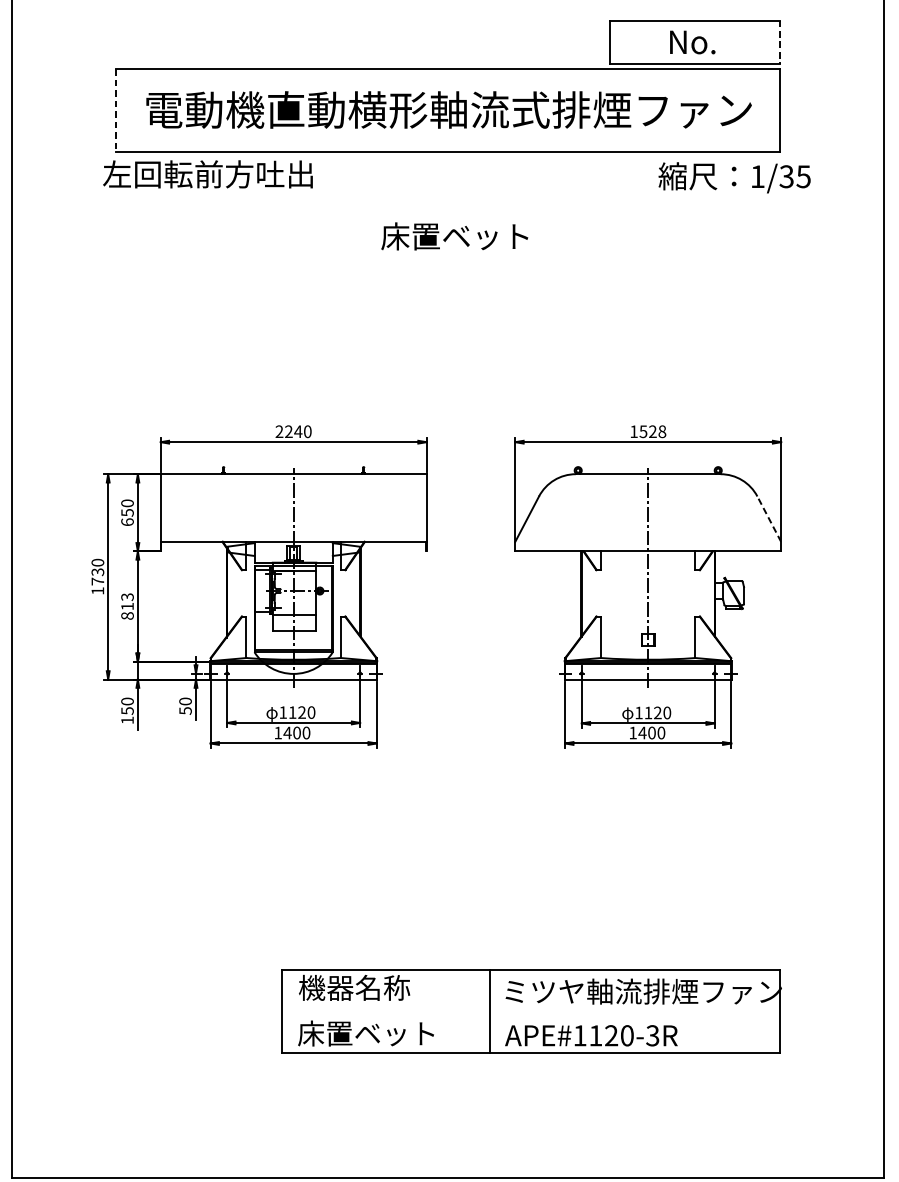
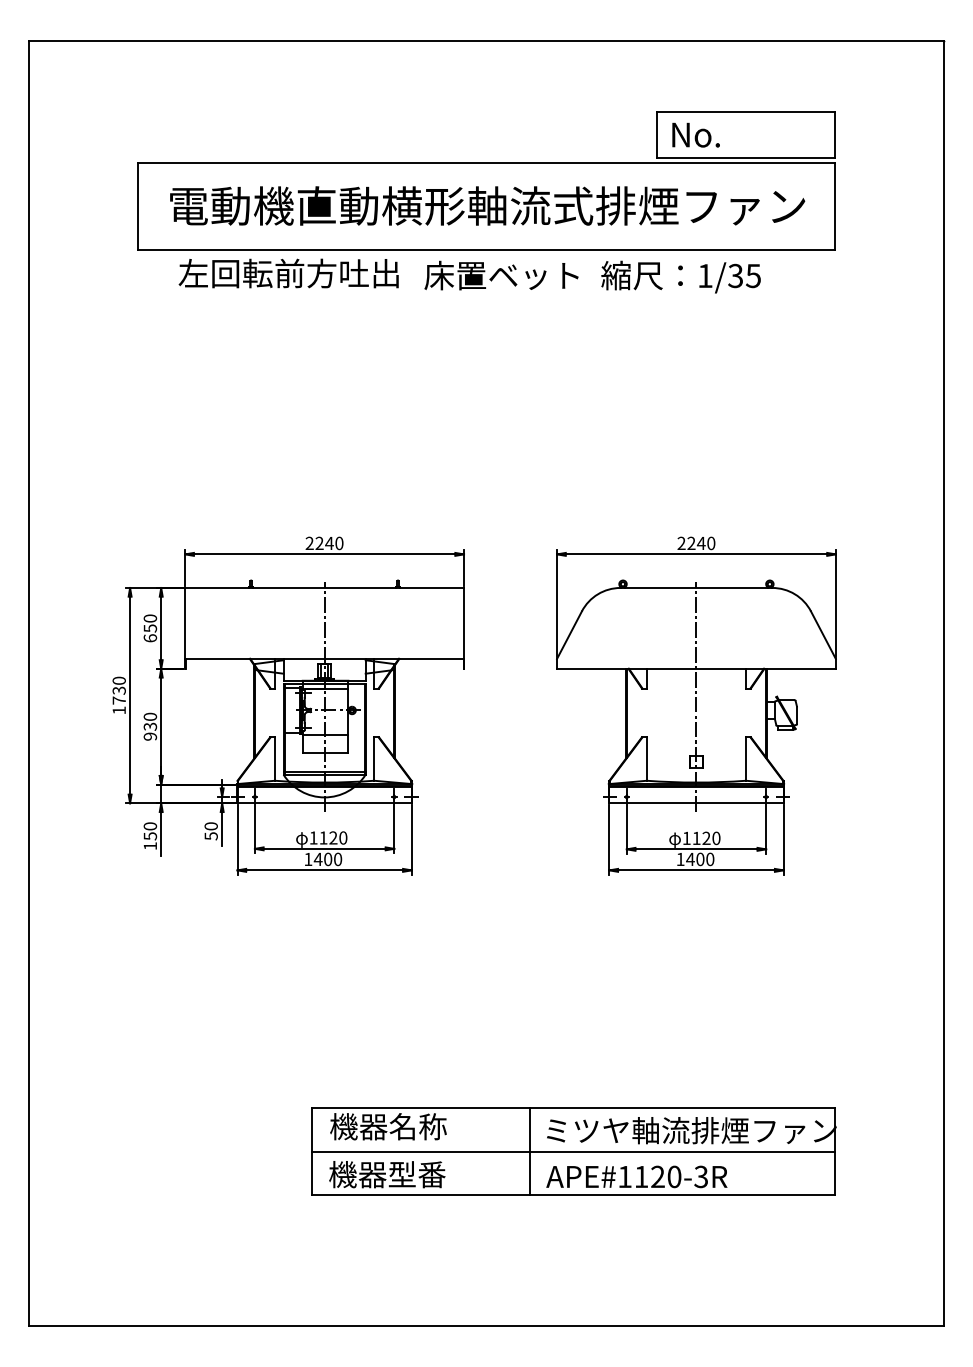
text: (692, 41) -> (695, 134), moved
line: (779, 42) -> (834, 135), dashed -> solid
line: (116, 110) -> (138, 206), dashed -> solid
text: (207, 174) -> (288, 273), moved
text: (734, 177) -> (680, 276), moved
text: (454, 236) -> (501, 275), moved
text: (648, 431) -> (696, 543), 1528 -> 2240
line: (769, 519) -> (823, 635), dashed -> solid
text: (127, 606) -> (150, 726), 813 -> 930
line: (530, 1011) -> (573, 1151), added
text: (366, 1033) -> (400, 1174), 床置ベット -> 機器型番

